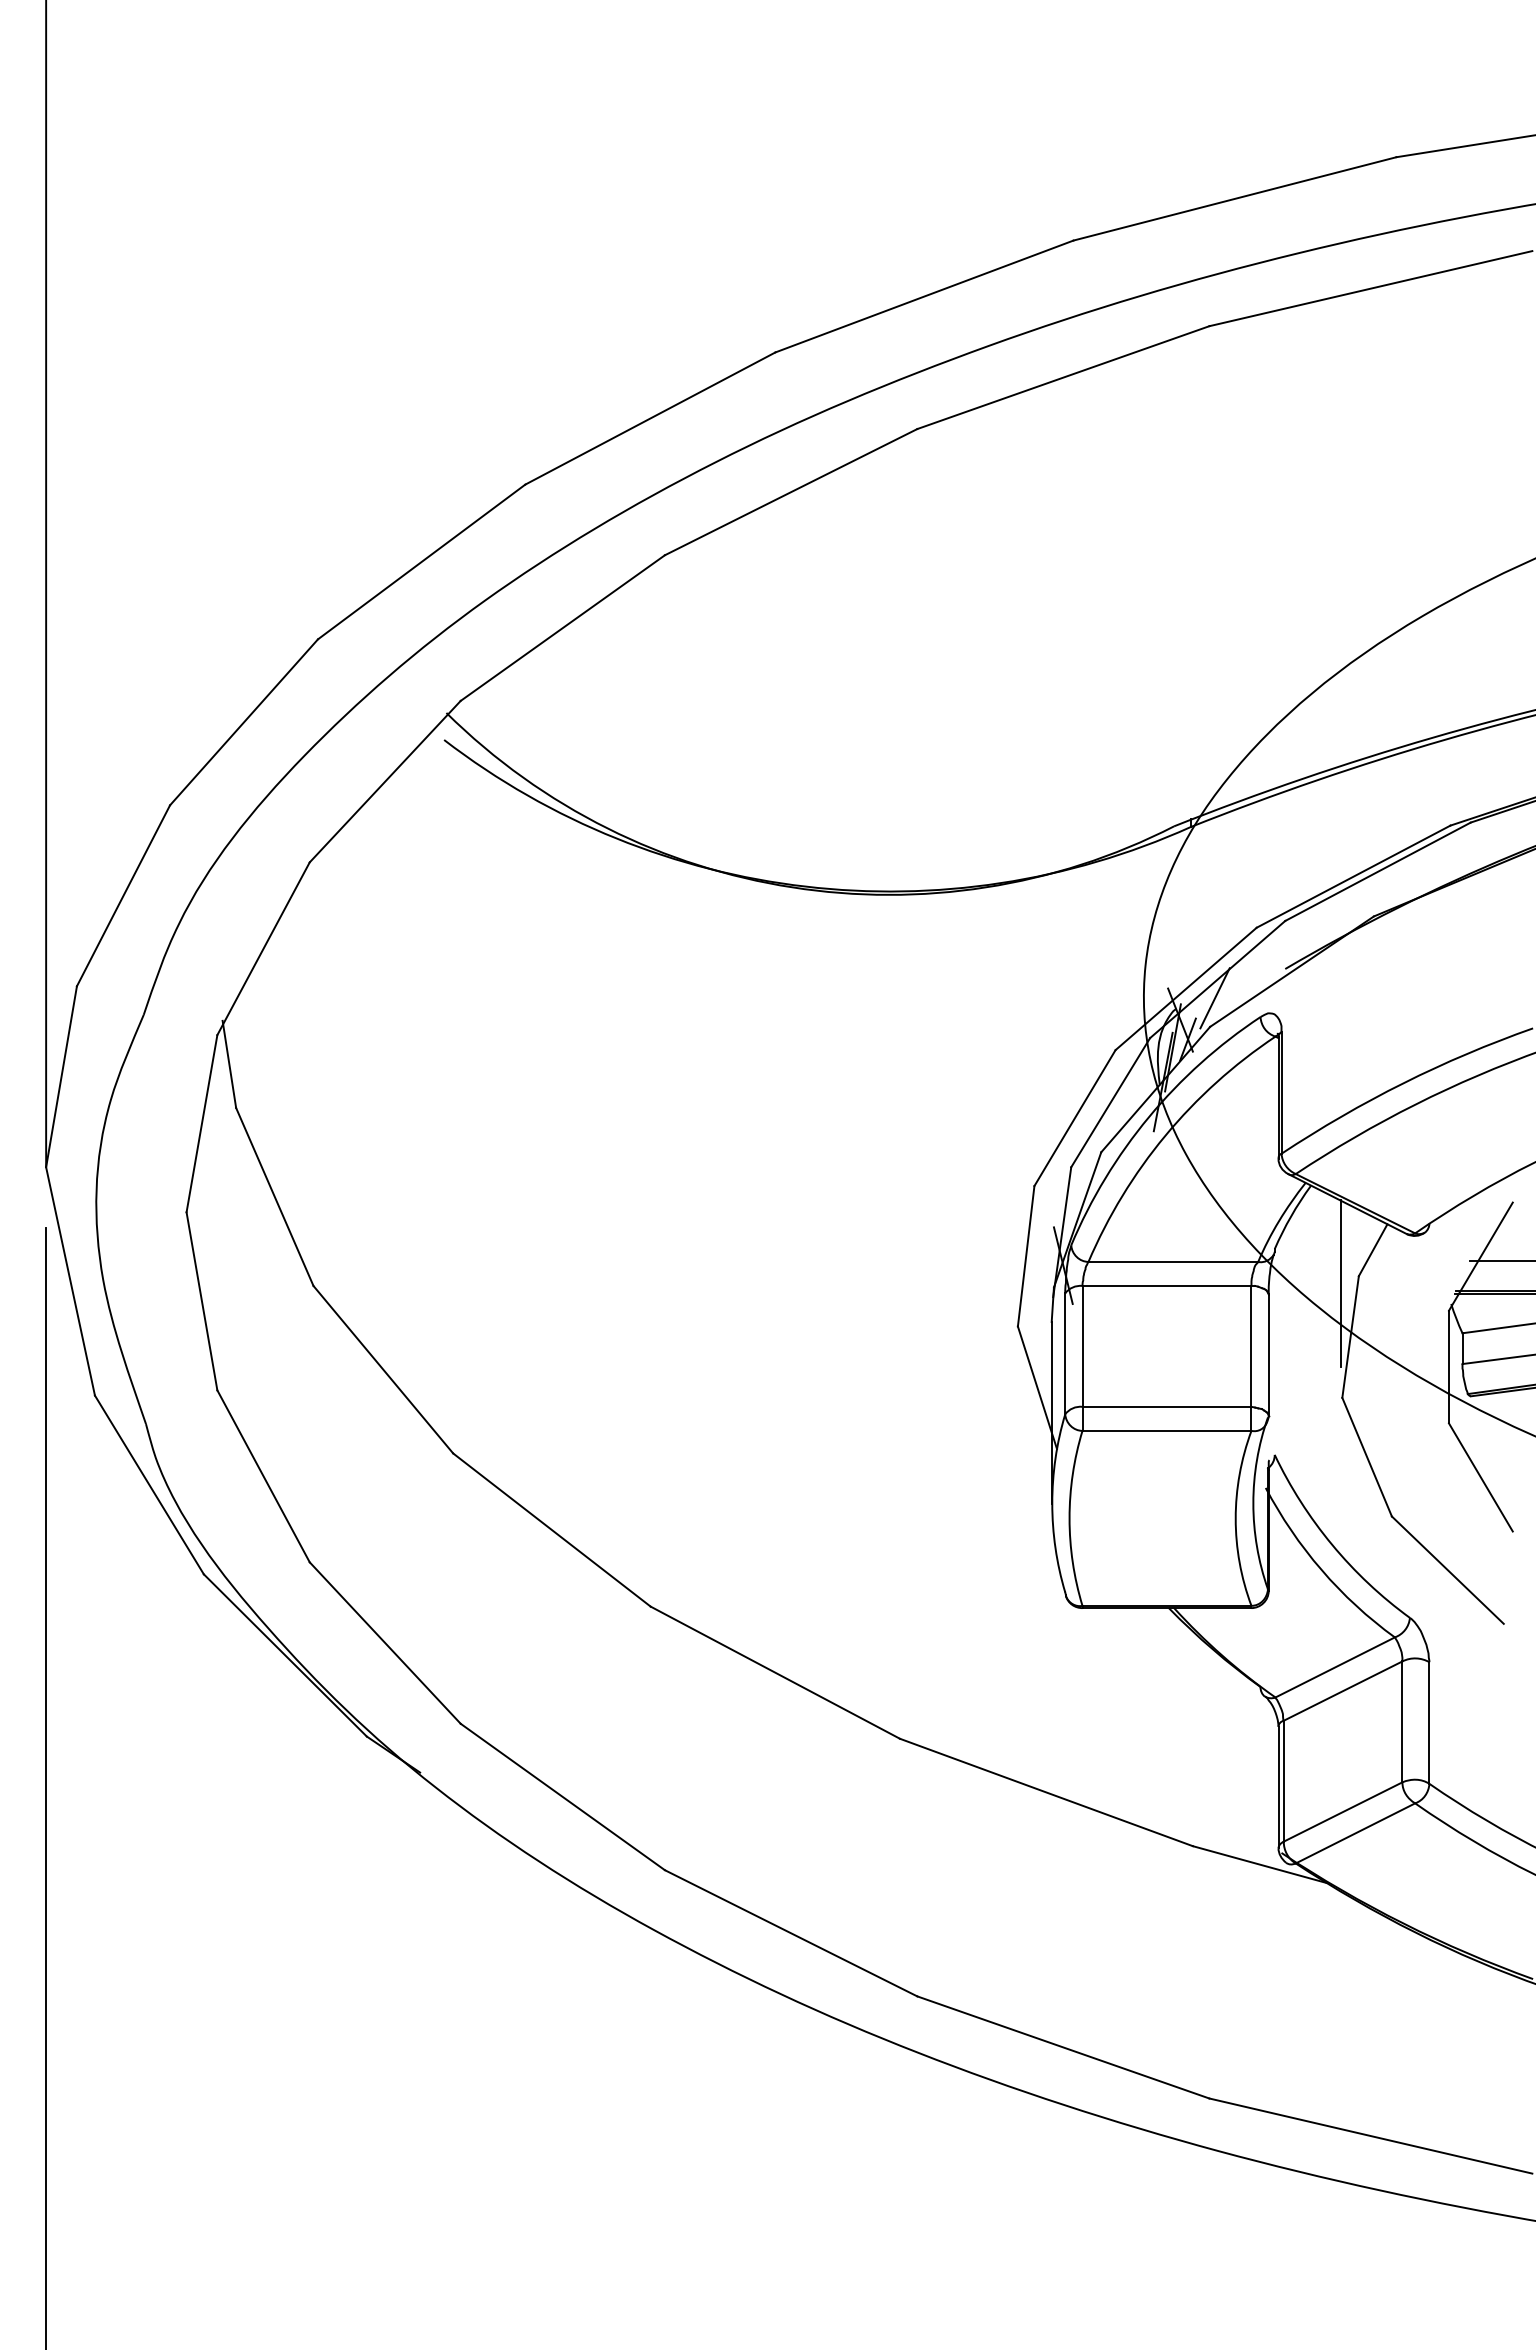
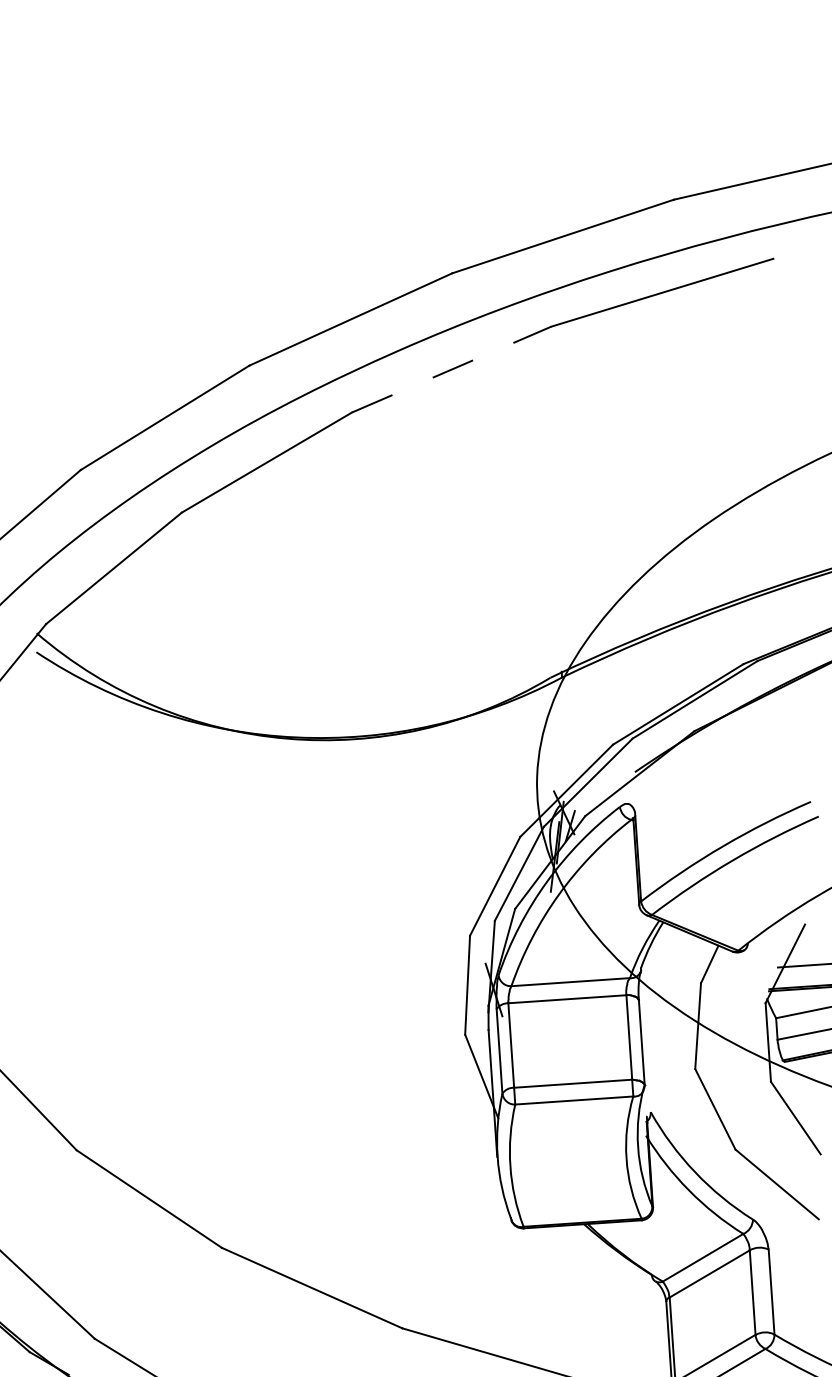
line: (1063, 377) -> (451, 369), solid -> dashed
line: (1214, 998) -> (586, 796), removed
line: (1340, 1283) -> (688, 989), removed

